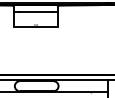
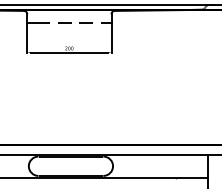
line: (35, 11) -> (68, 22), solid -> dashed

